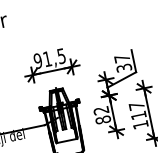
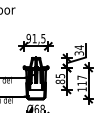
text: (120, 58) -> (78, 47), 37 -> 34
text: (101, 111) -> (60, 76), 82 -> 85

